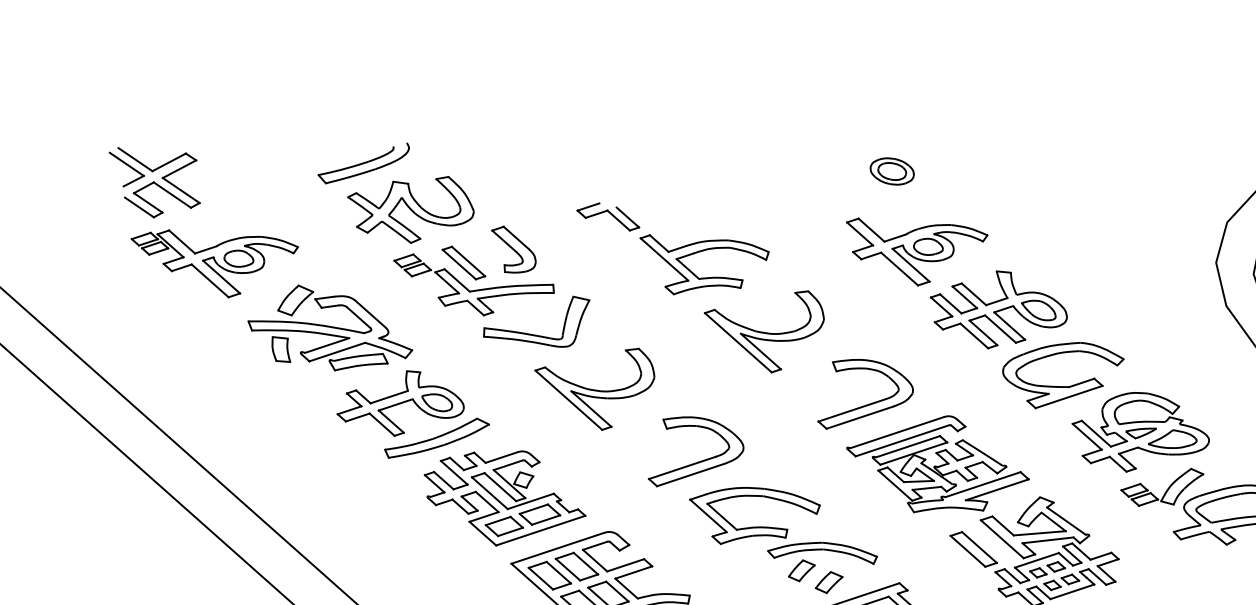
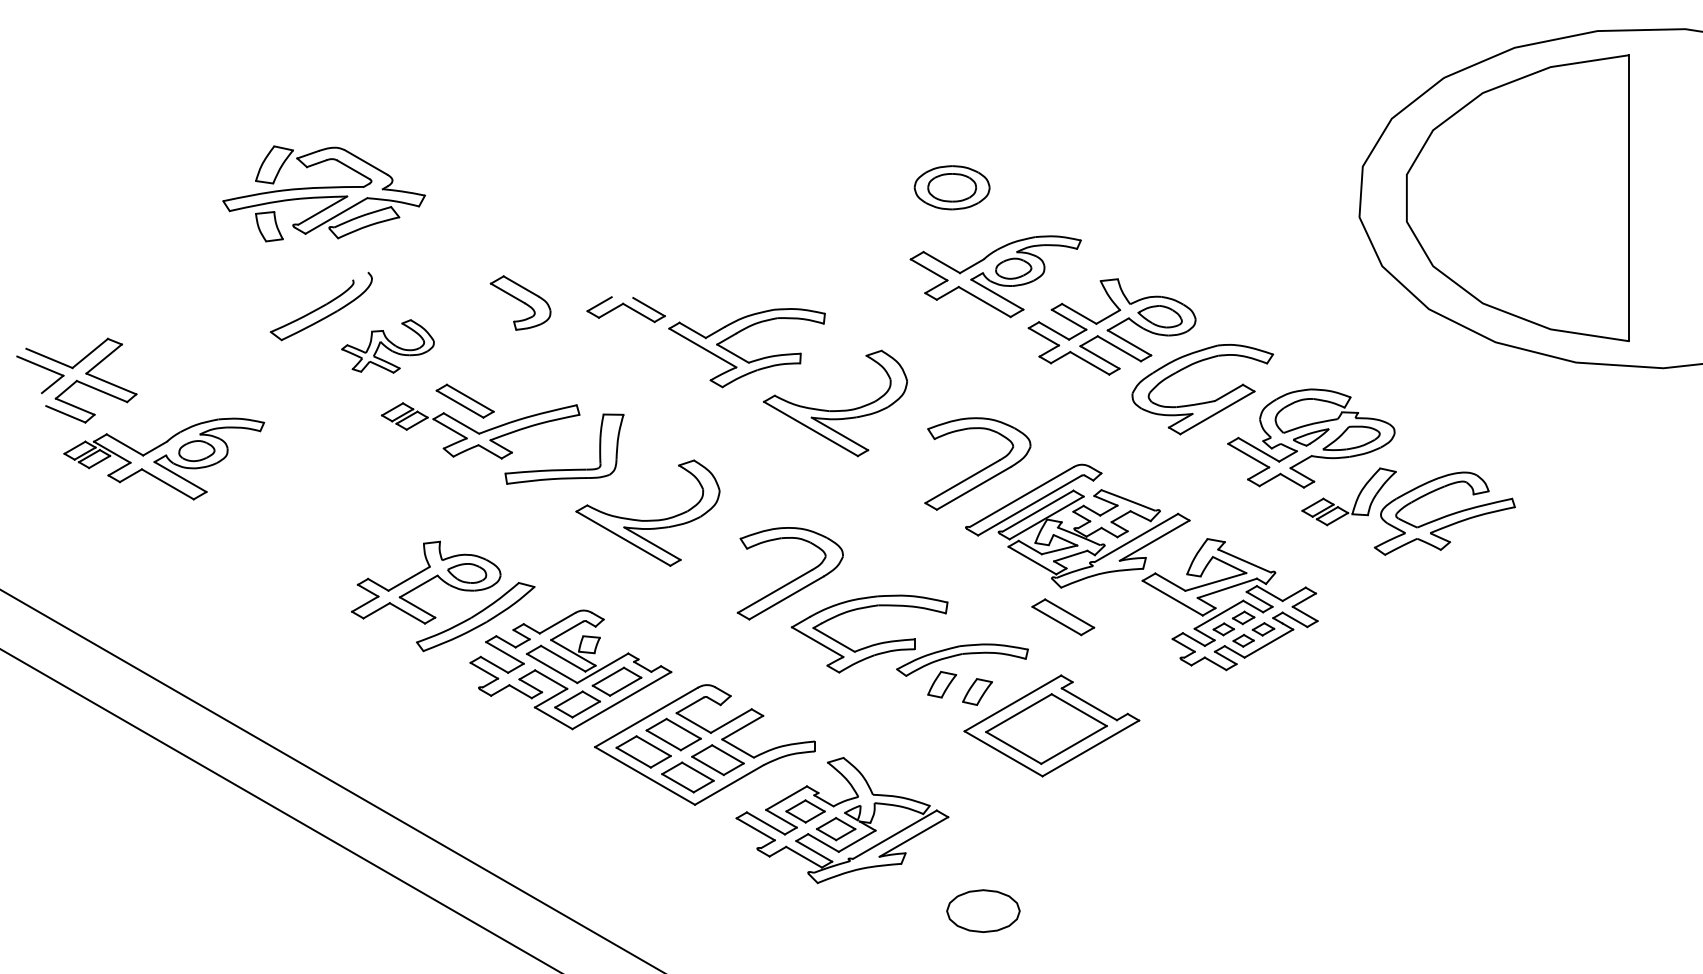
part: (891, 171) -> (951, 187), size x1.4
part: (410, 206) -> (387, 346), size x0.6
part: (512, 250) -> (520, 302), moved
part: (331, 331) -> (324, 193), moved
part: (973, 549) -> (1063, 617), moved

